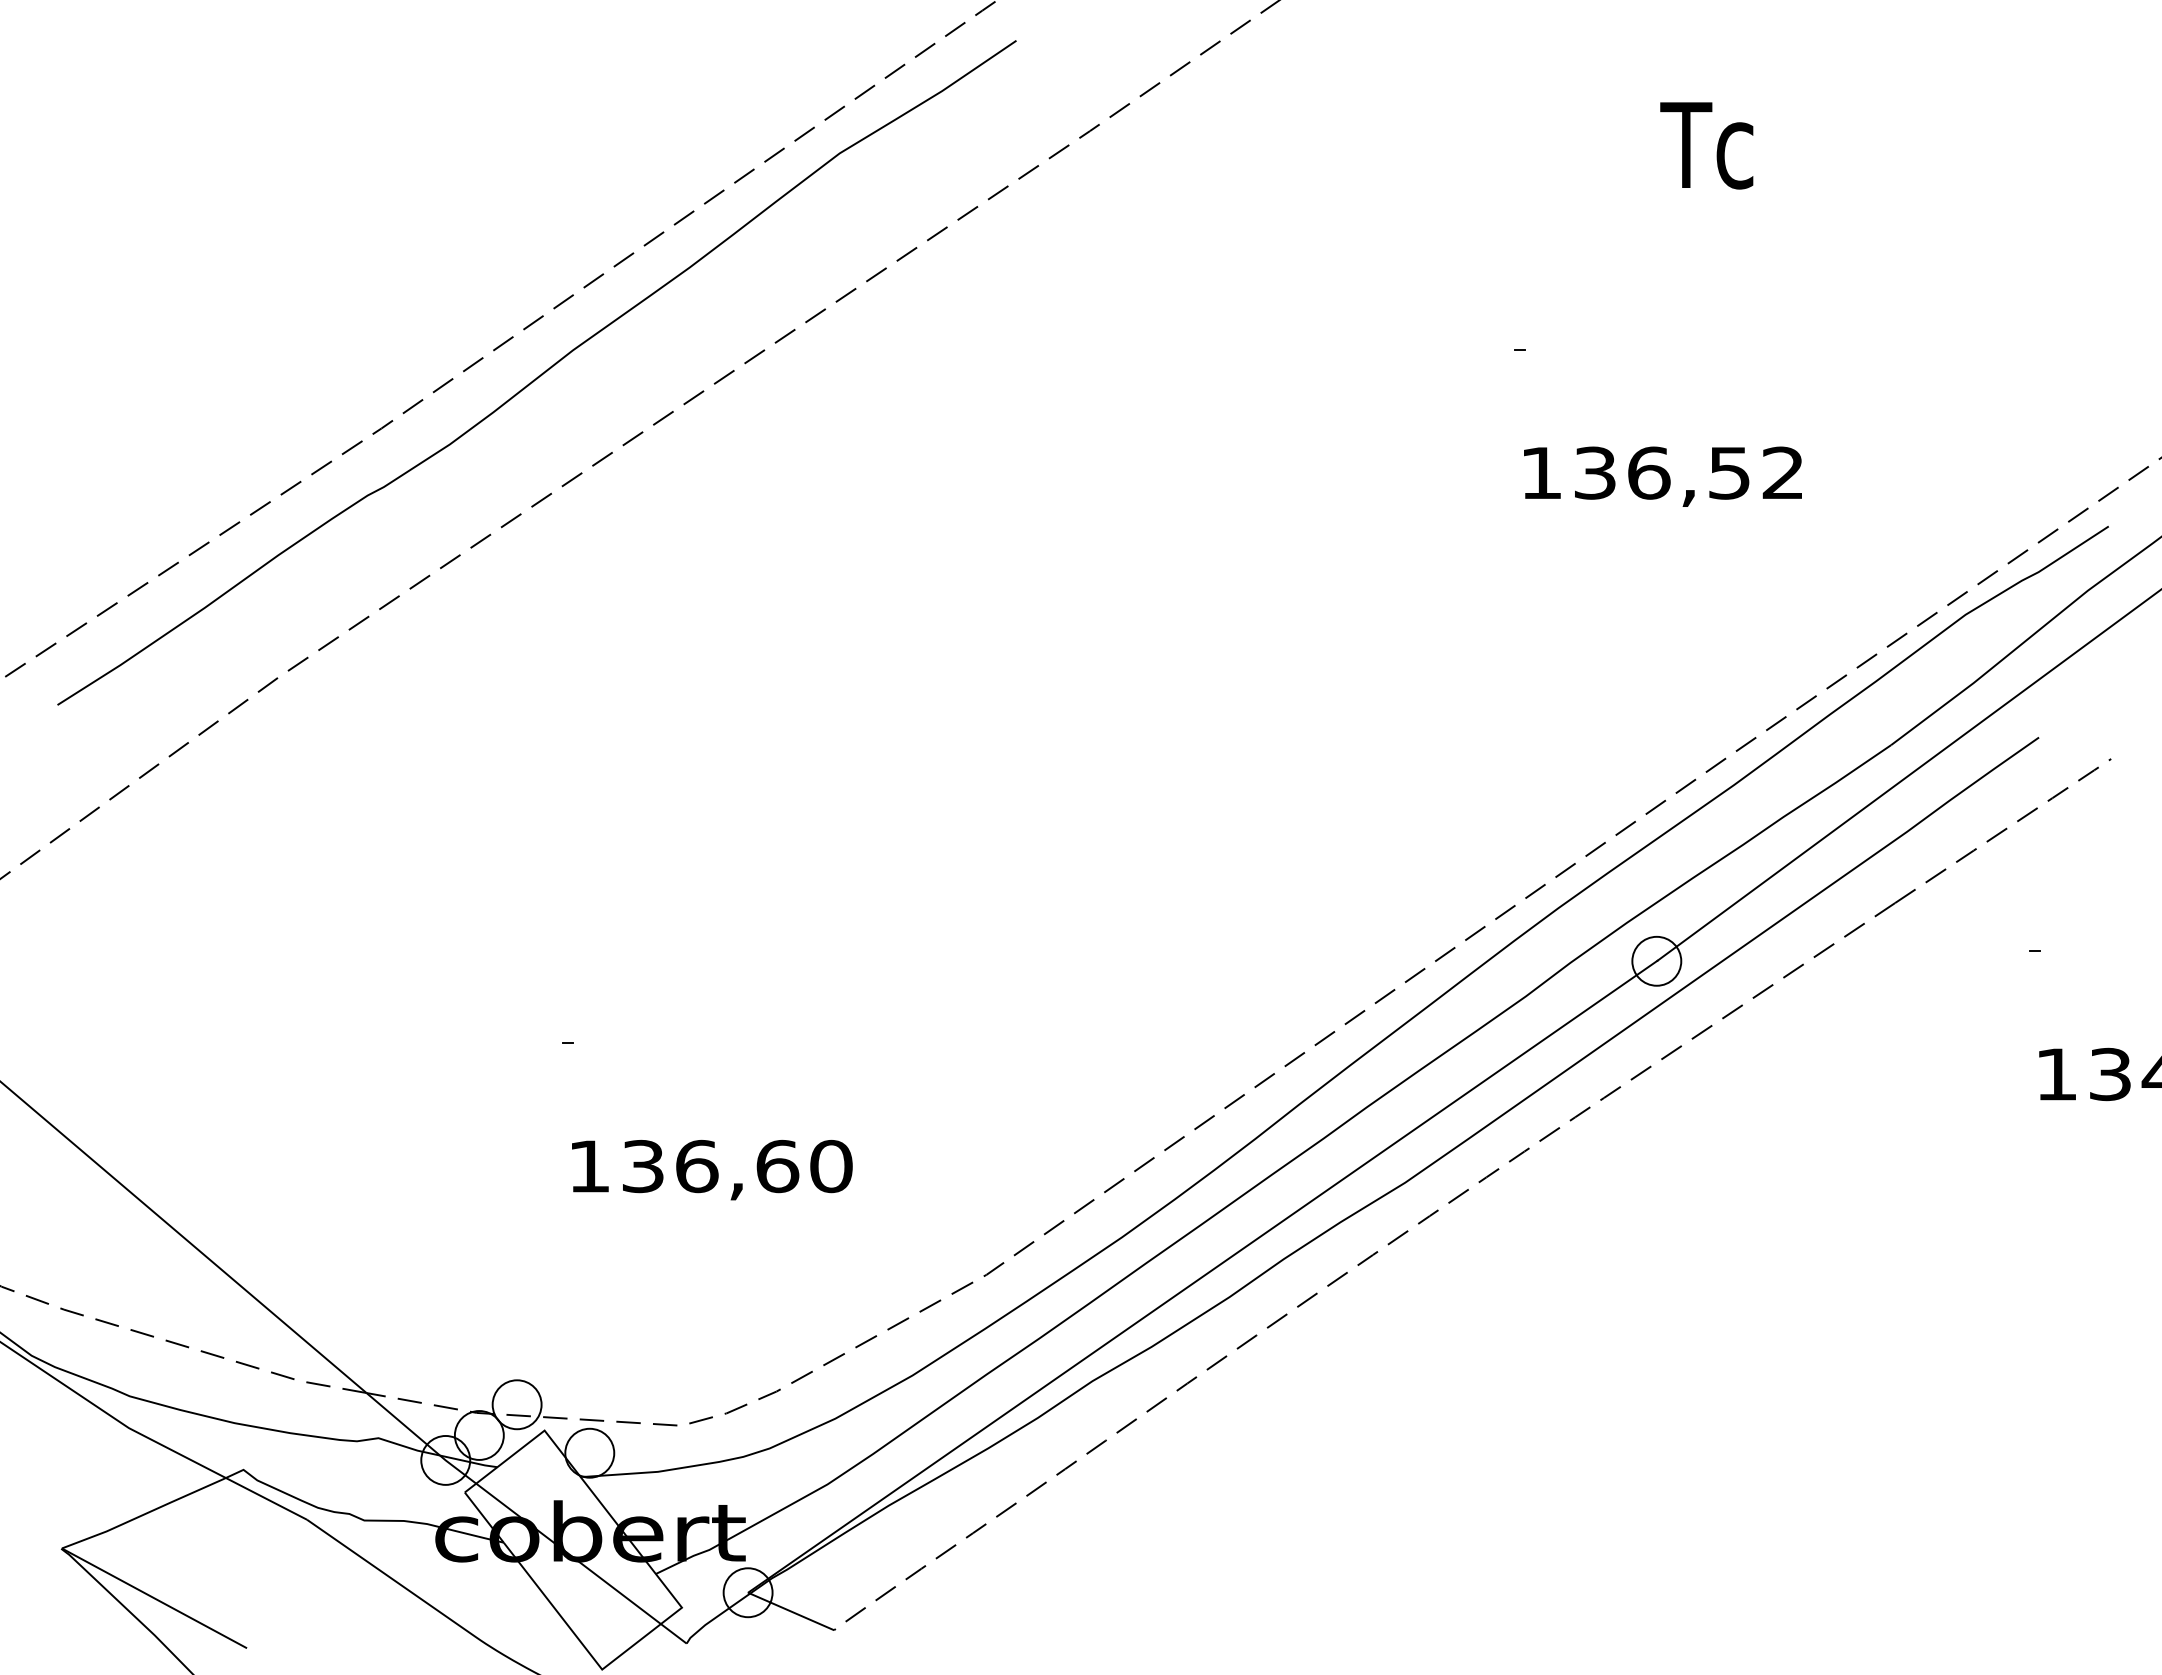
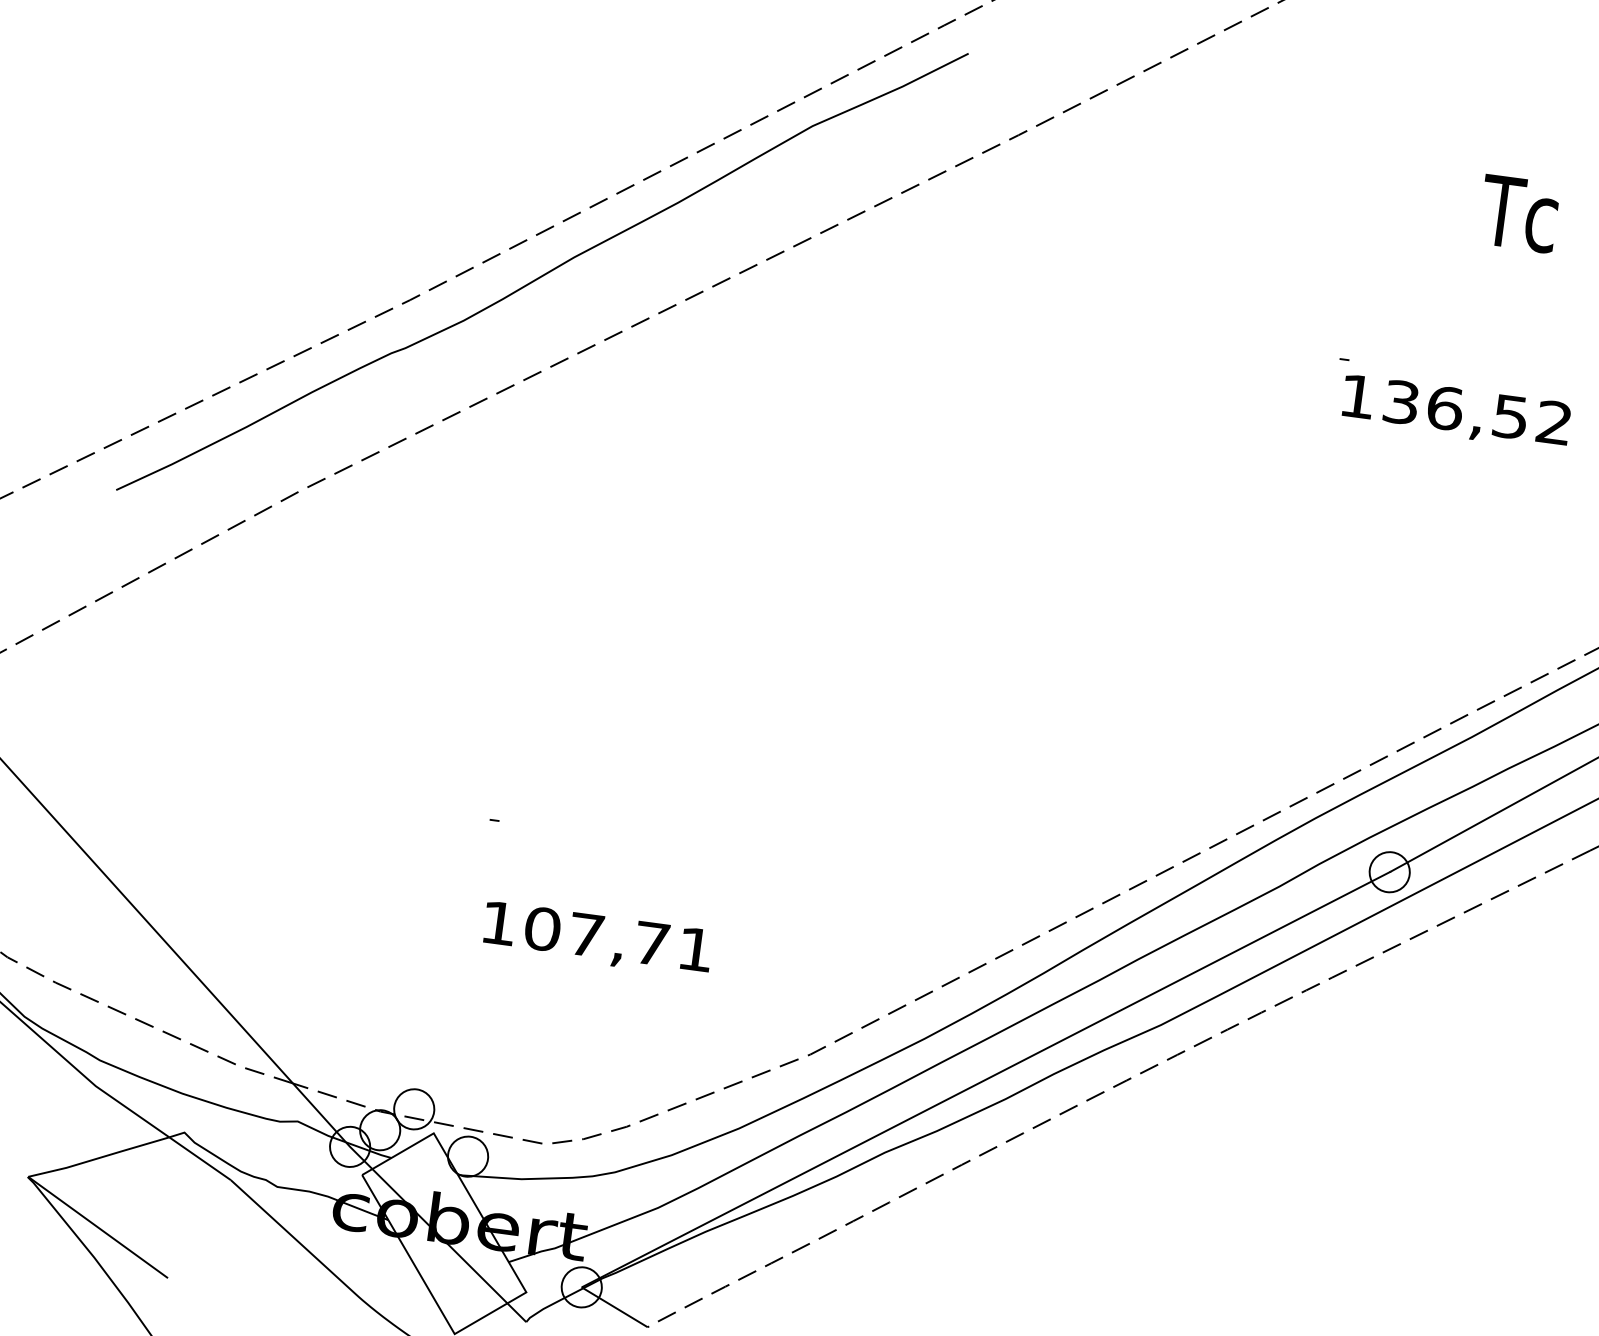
text: (1662, 476) -> (1455, 412), moved
text: (737, 1166) -> (619, 939), 136,60 -> 107,71

